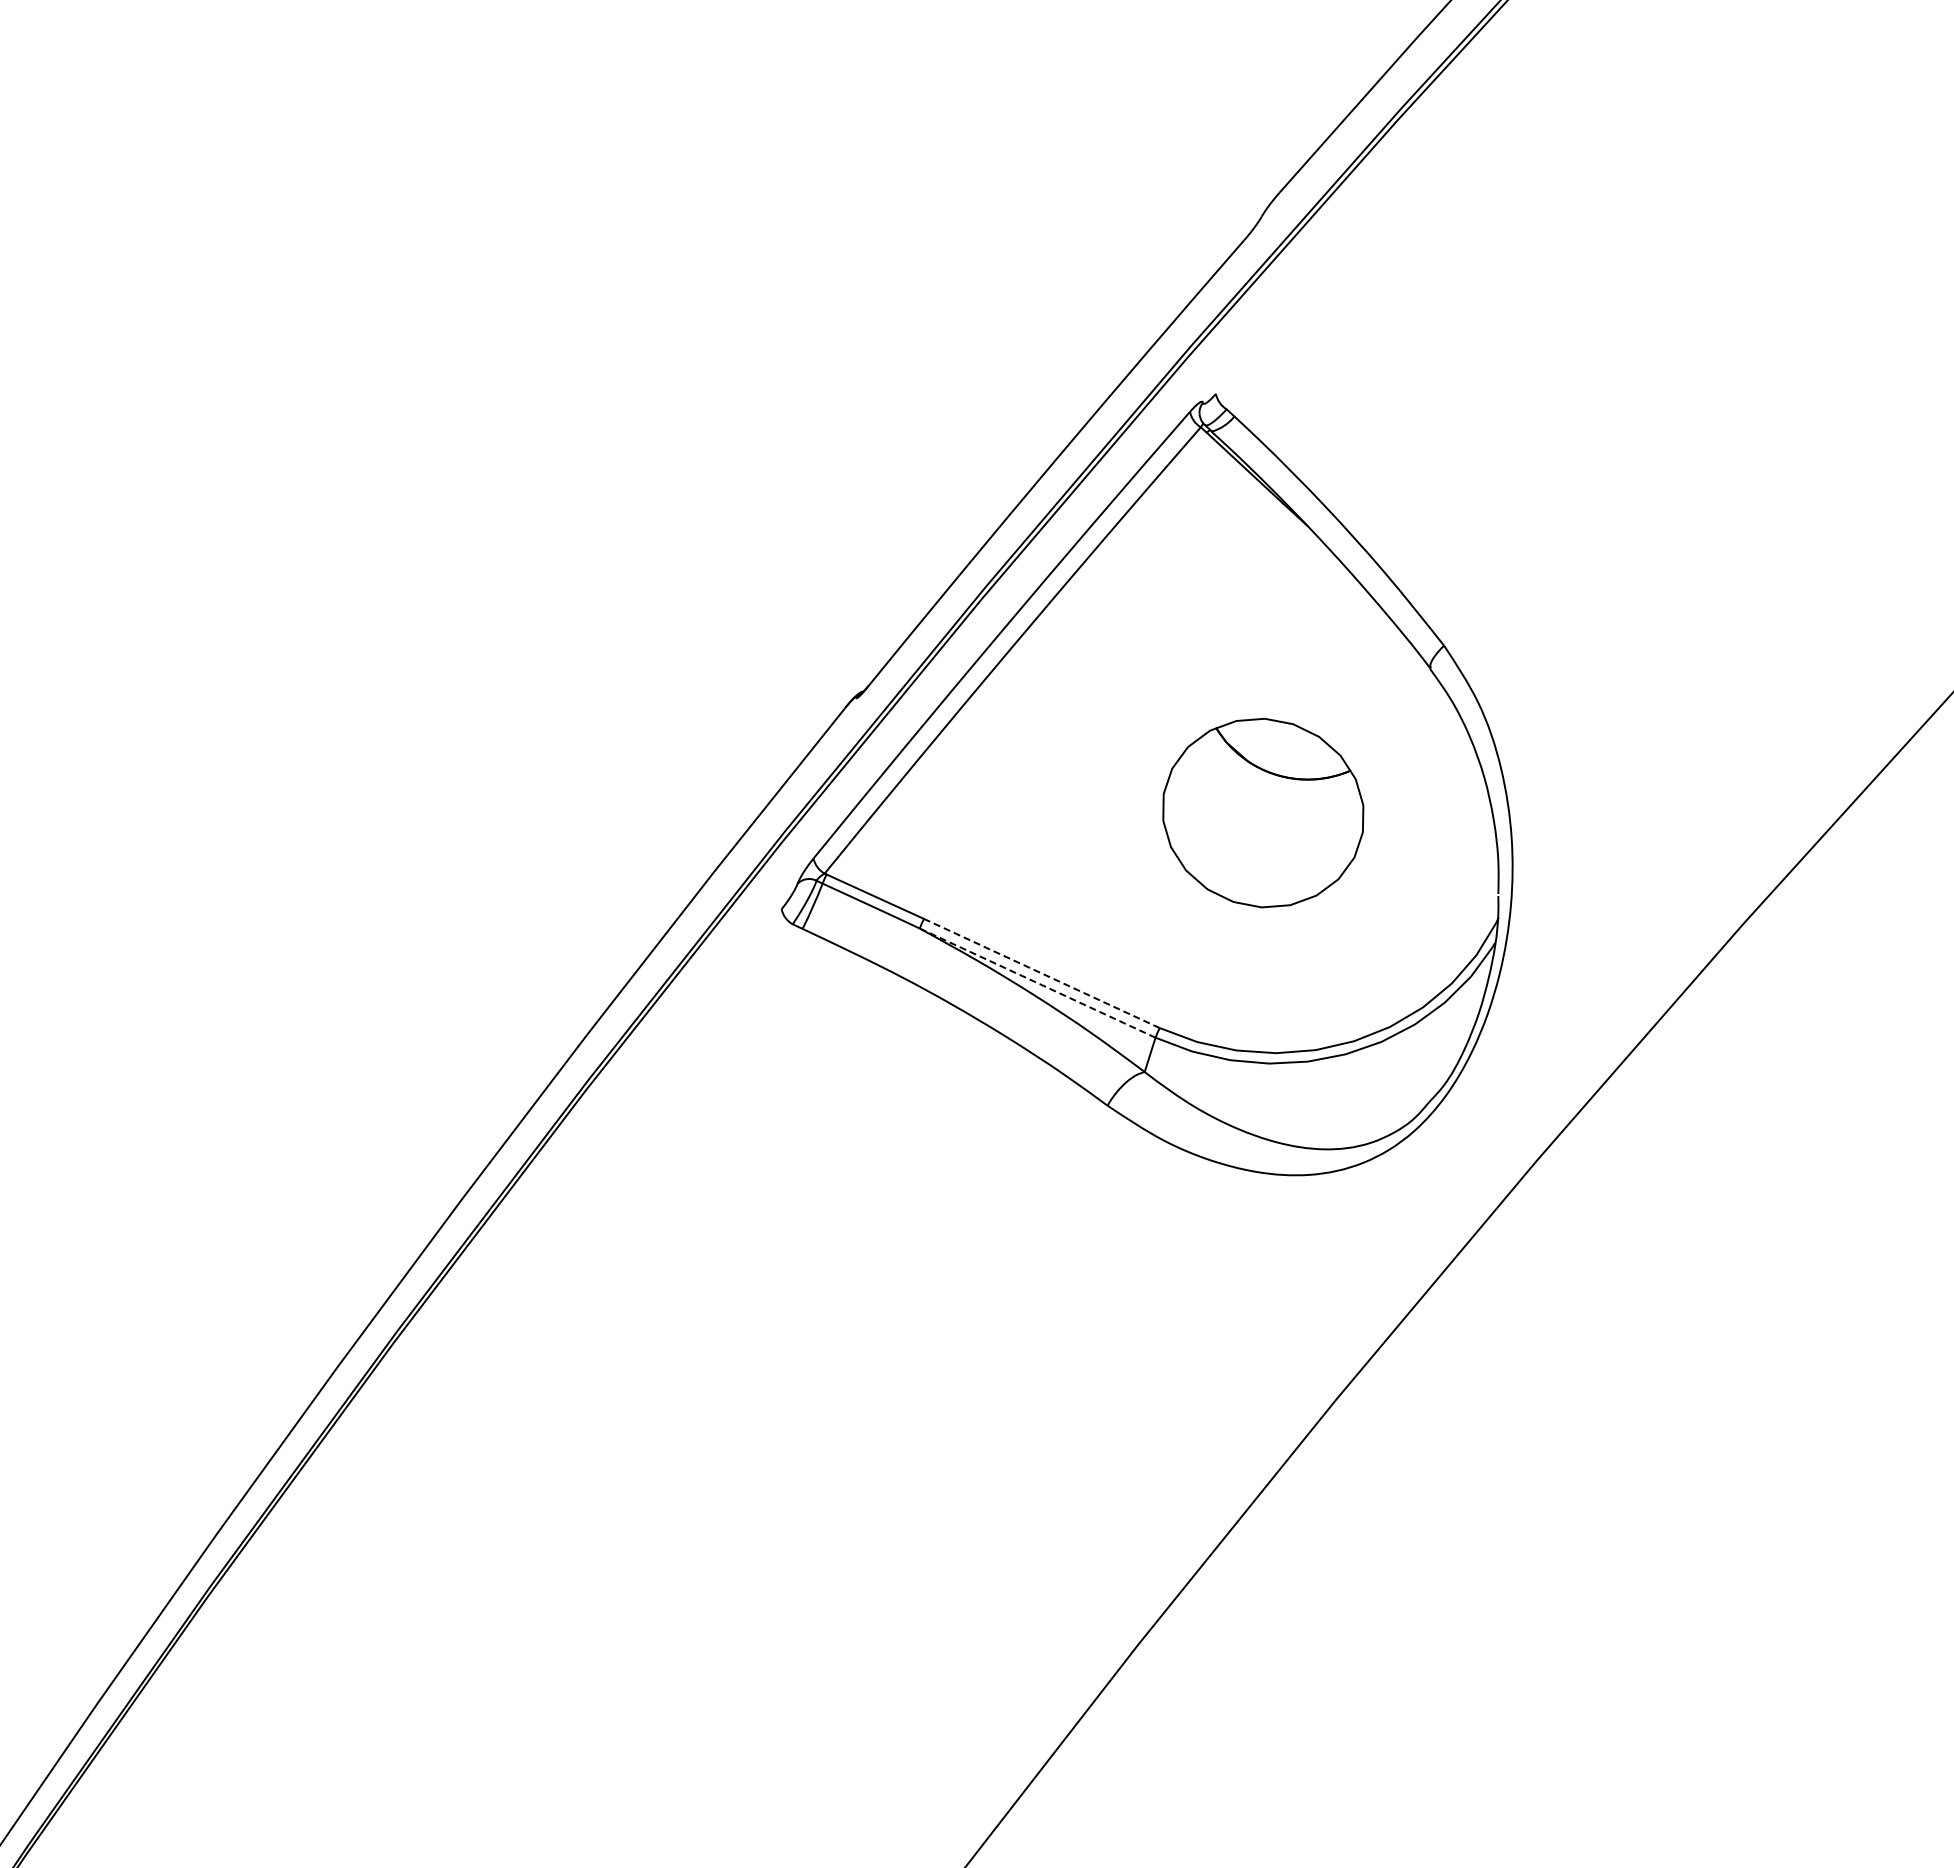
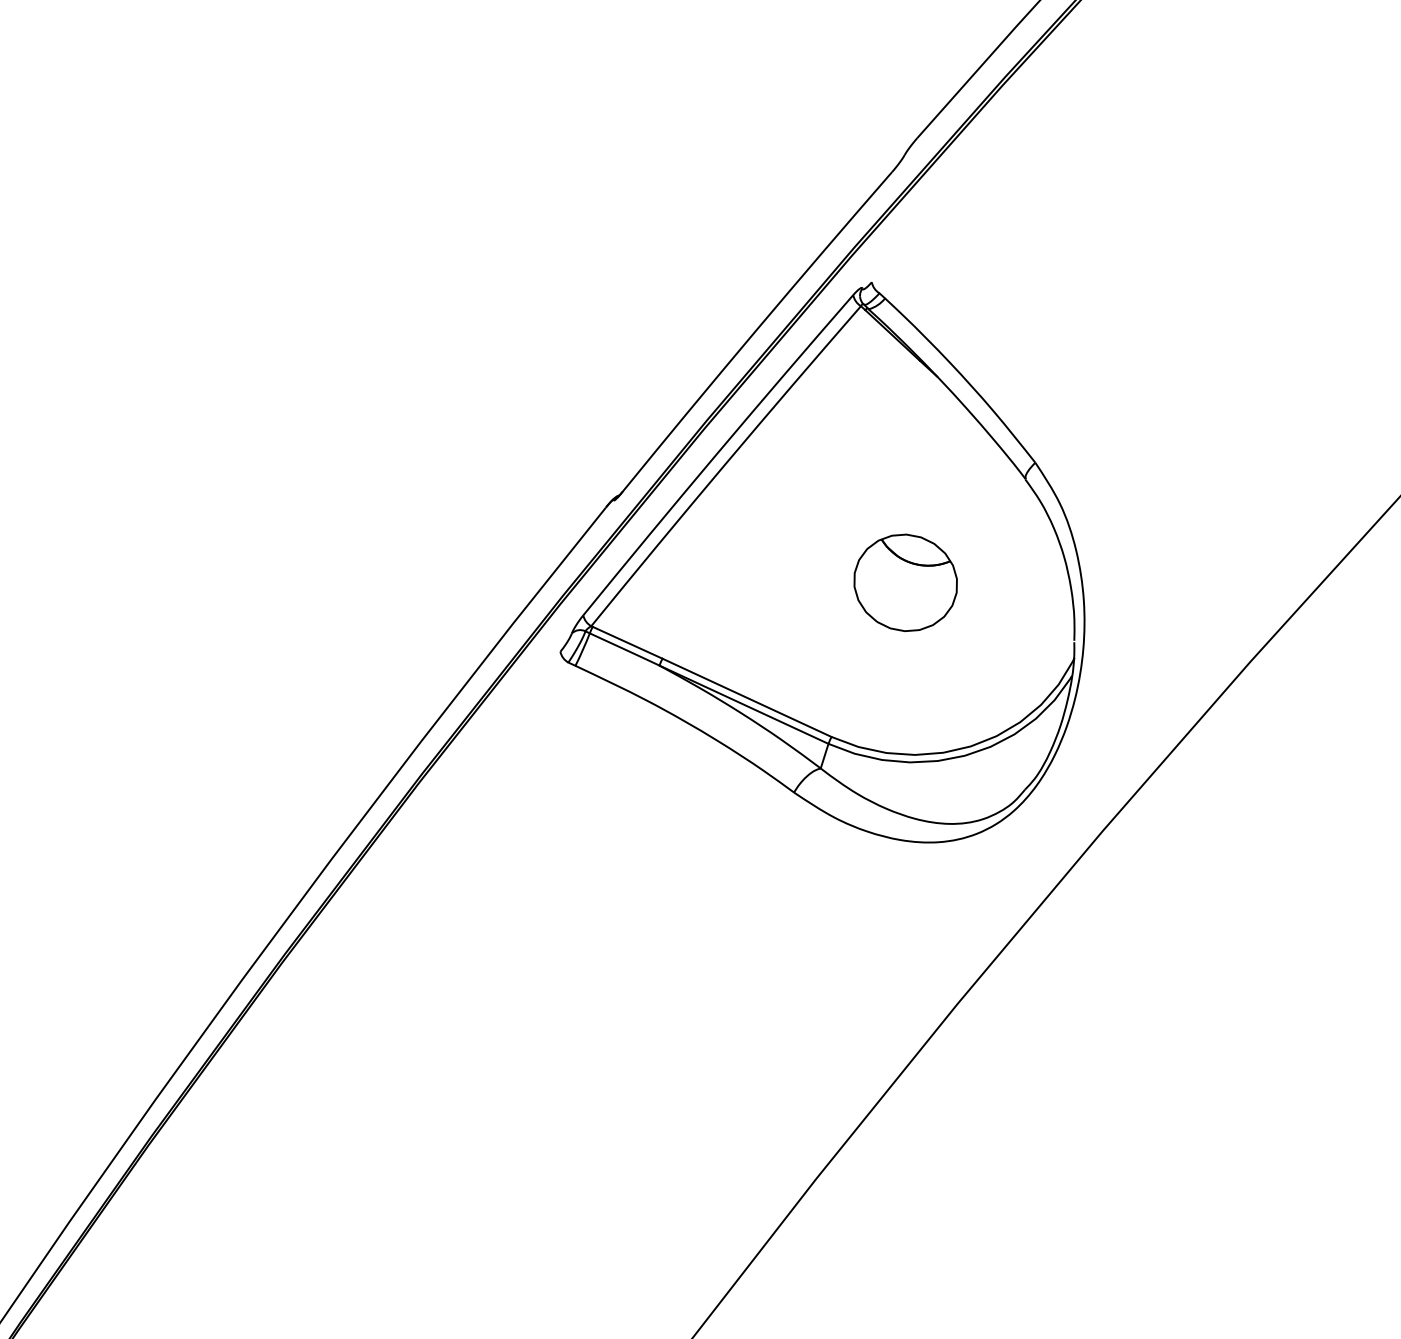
part: (1262, 813) -> (905, 583), size x0.71
line: (1041, 973) -> (746, 697), dashed -> solid
line: (1037, 983) -> (743, 704), dashed -> solid

